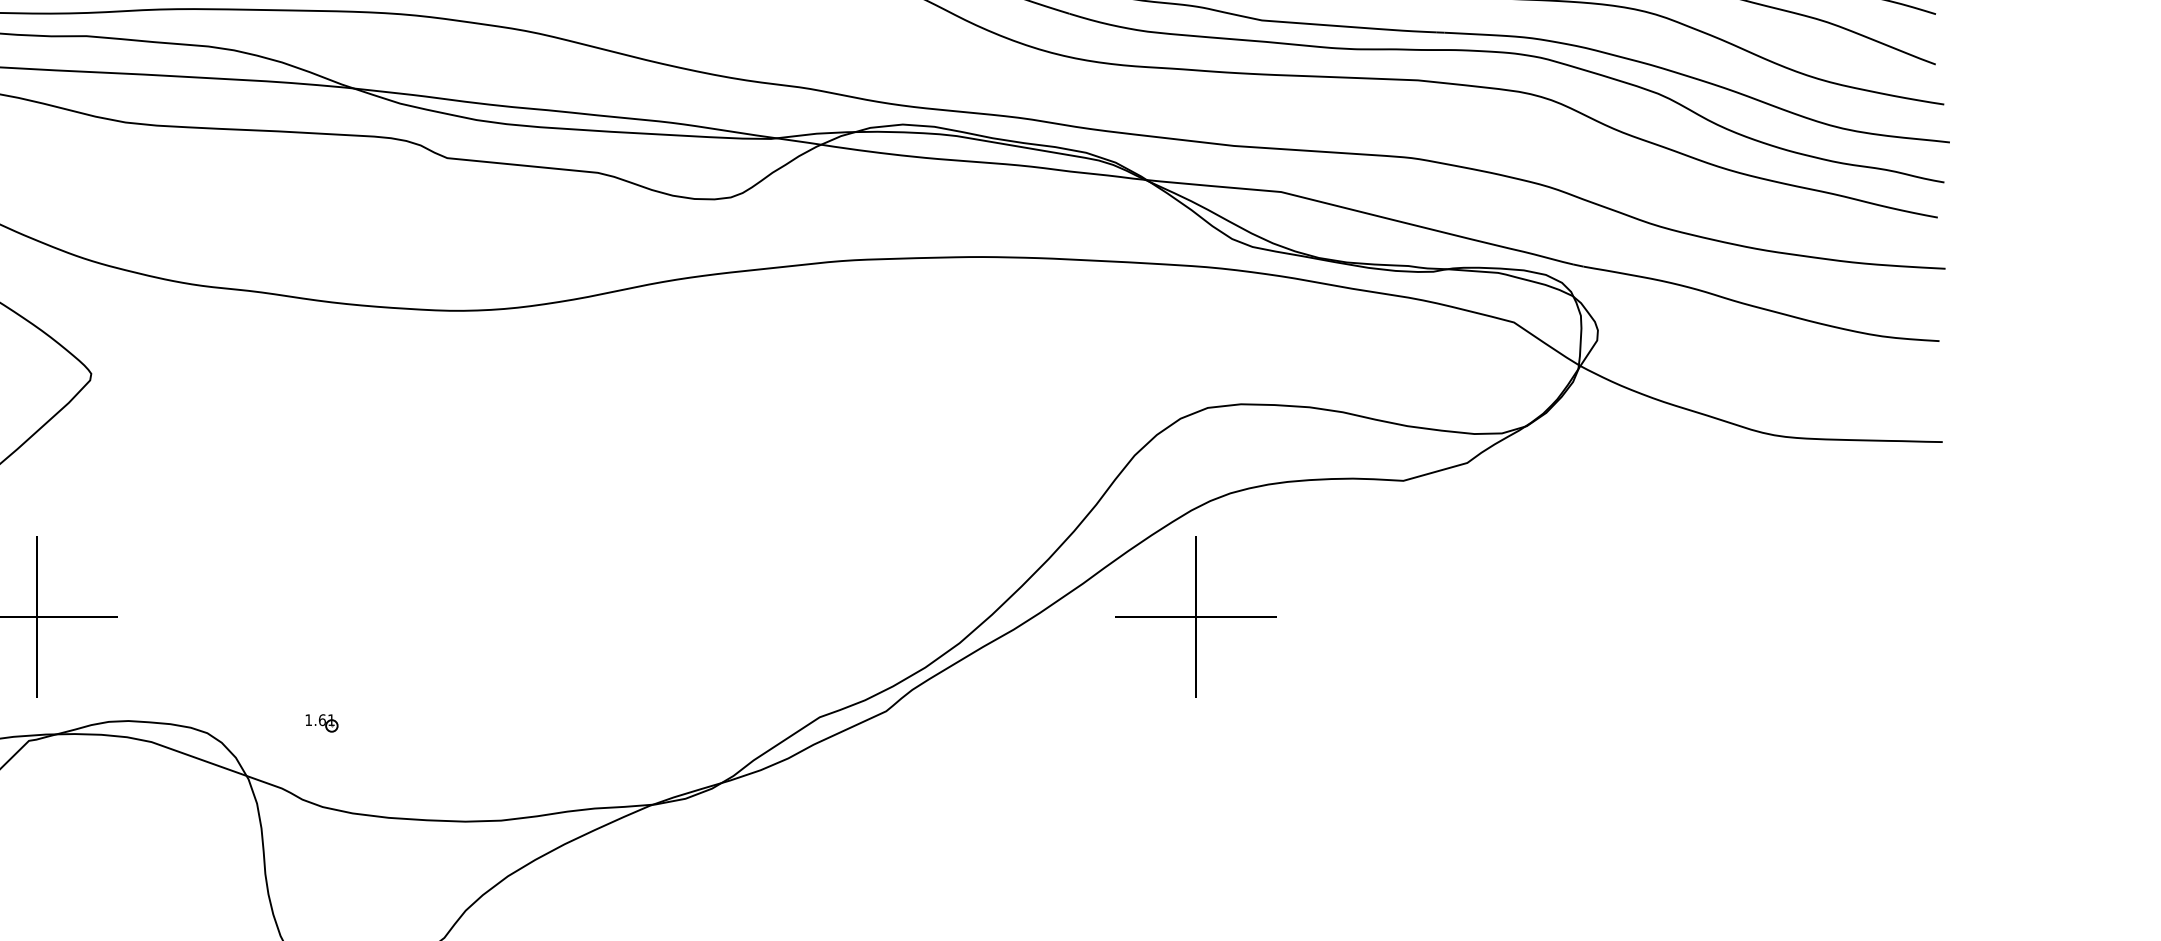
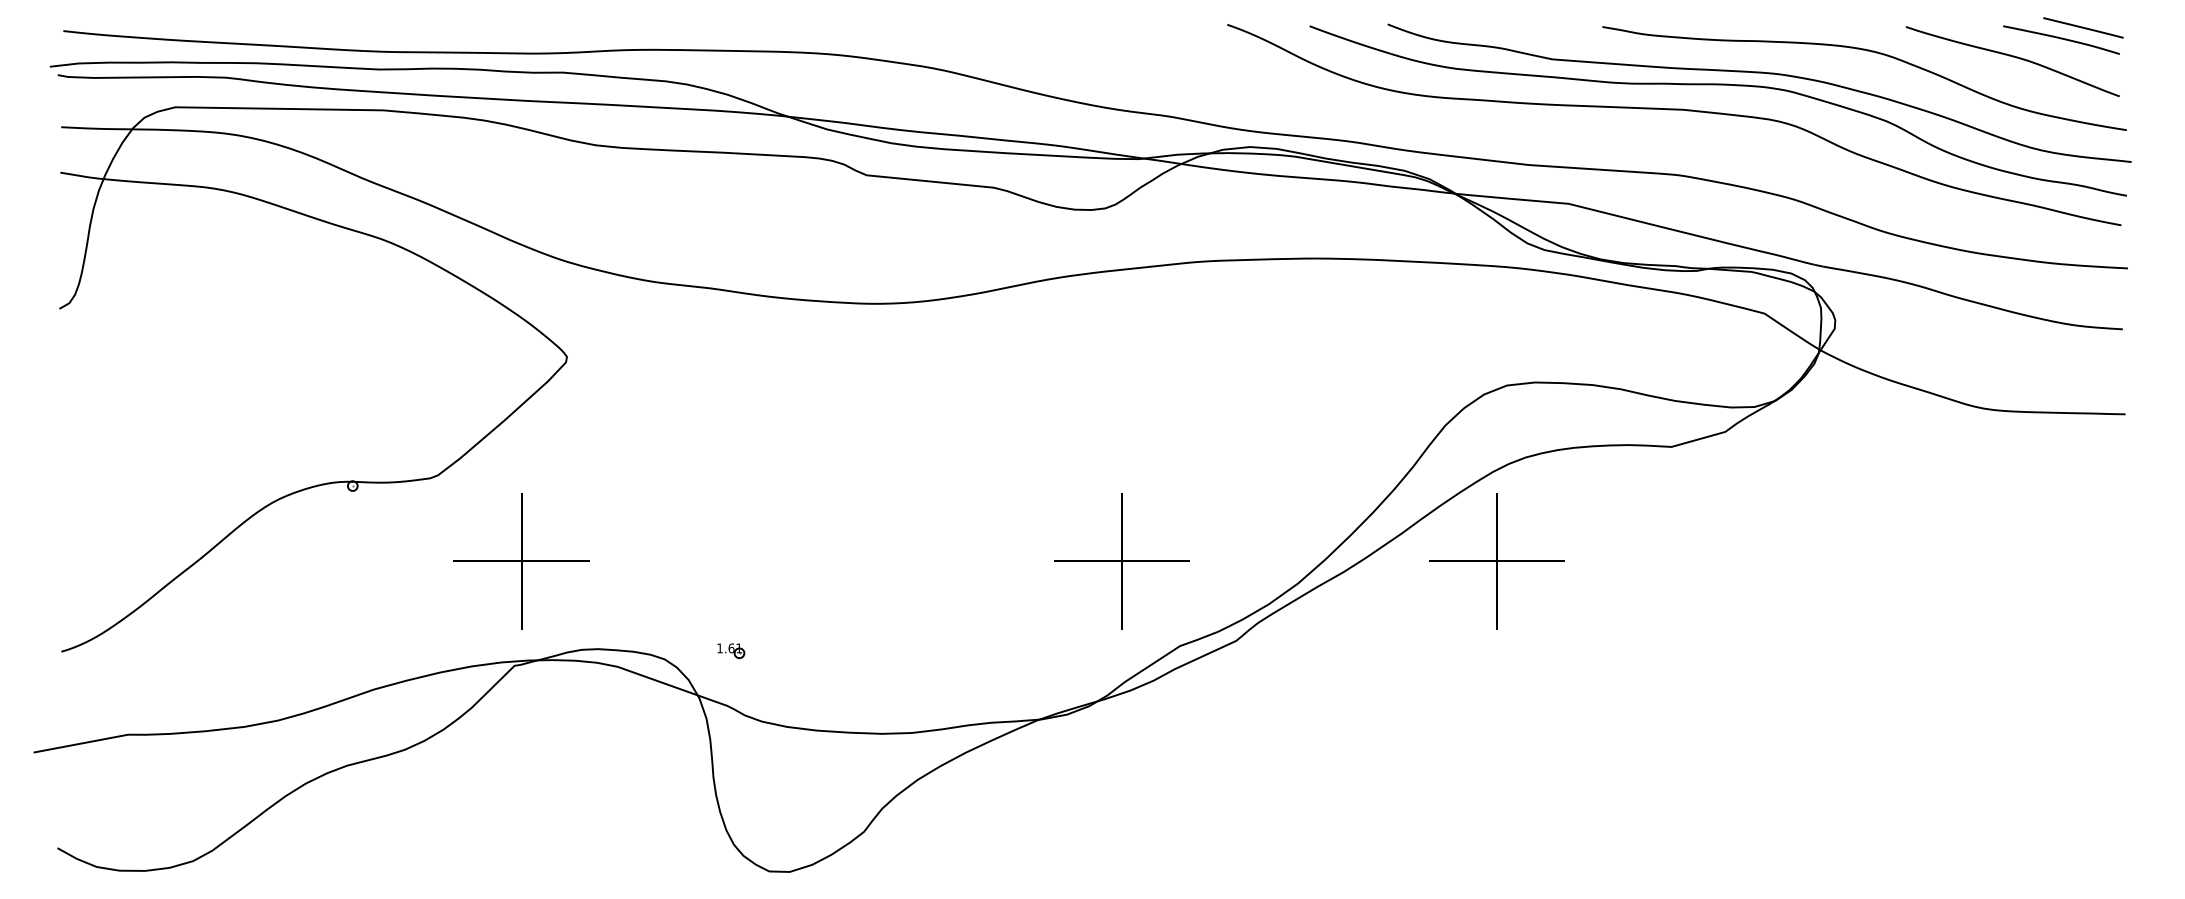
part: (750, 616) -> (1121, 561), added
part: (322, 722) -> (731, 650), moved

